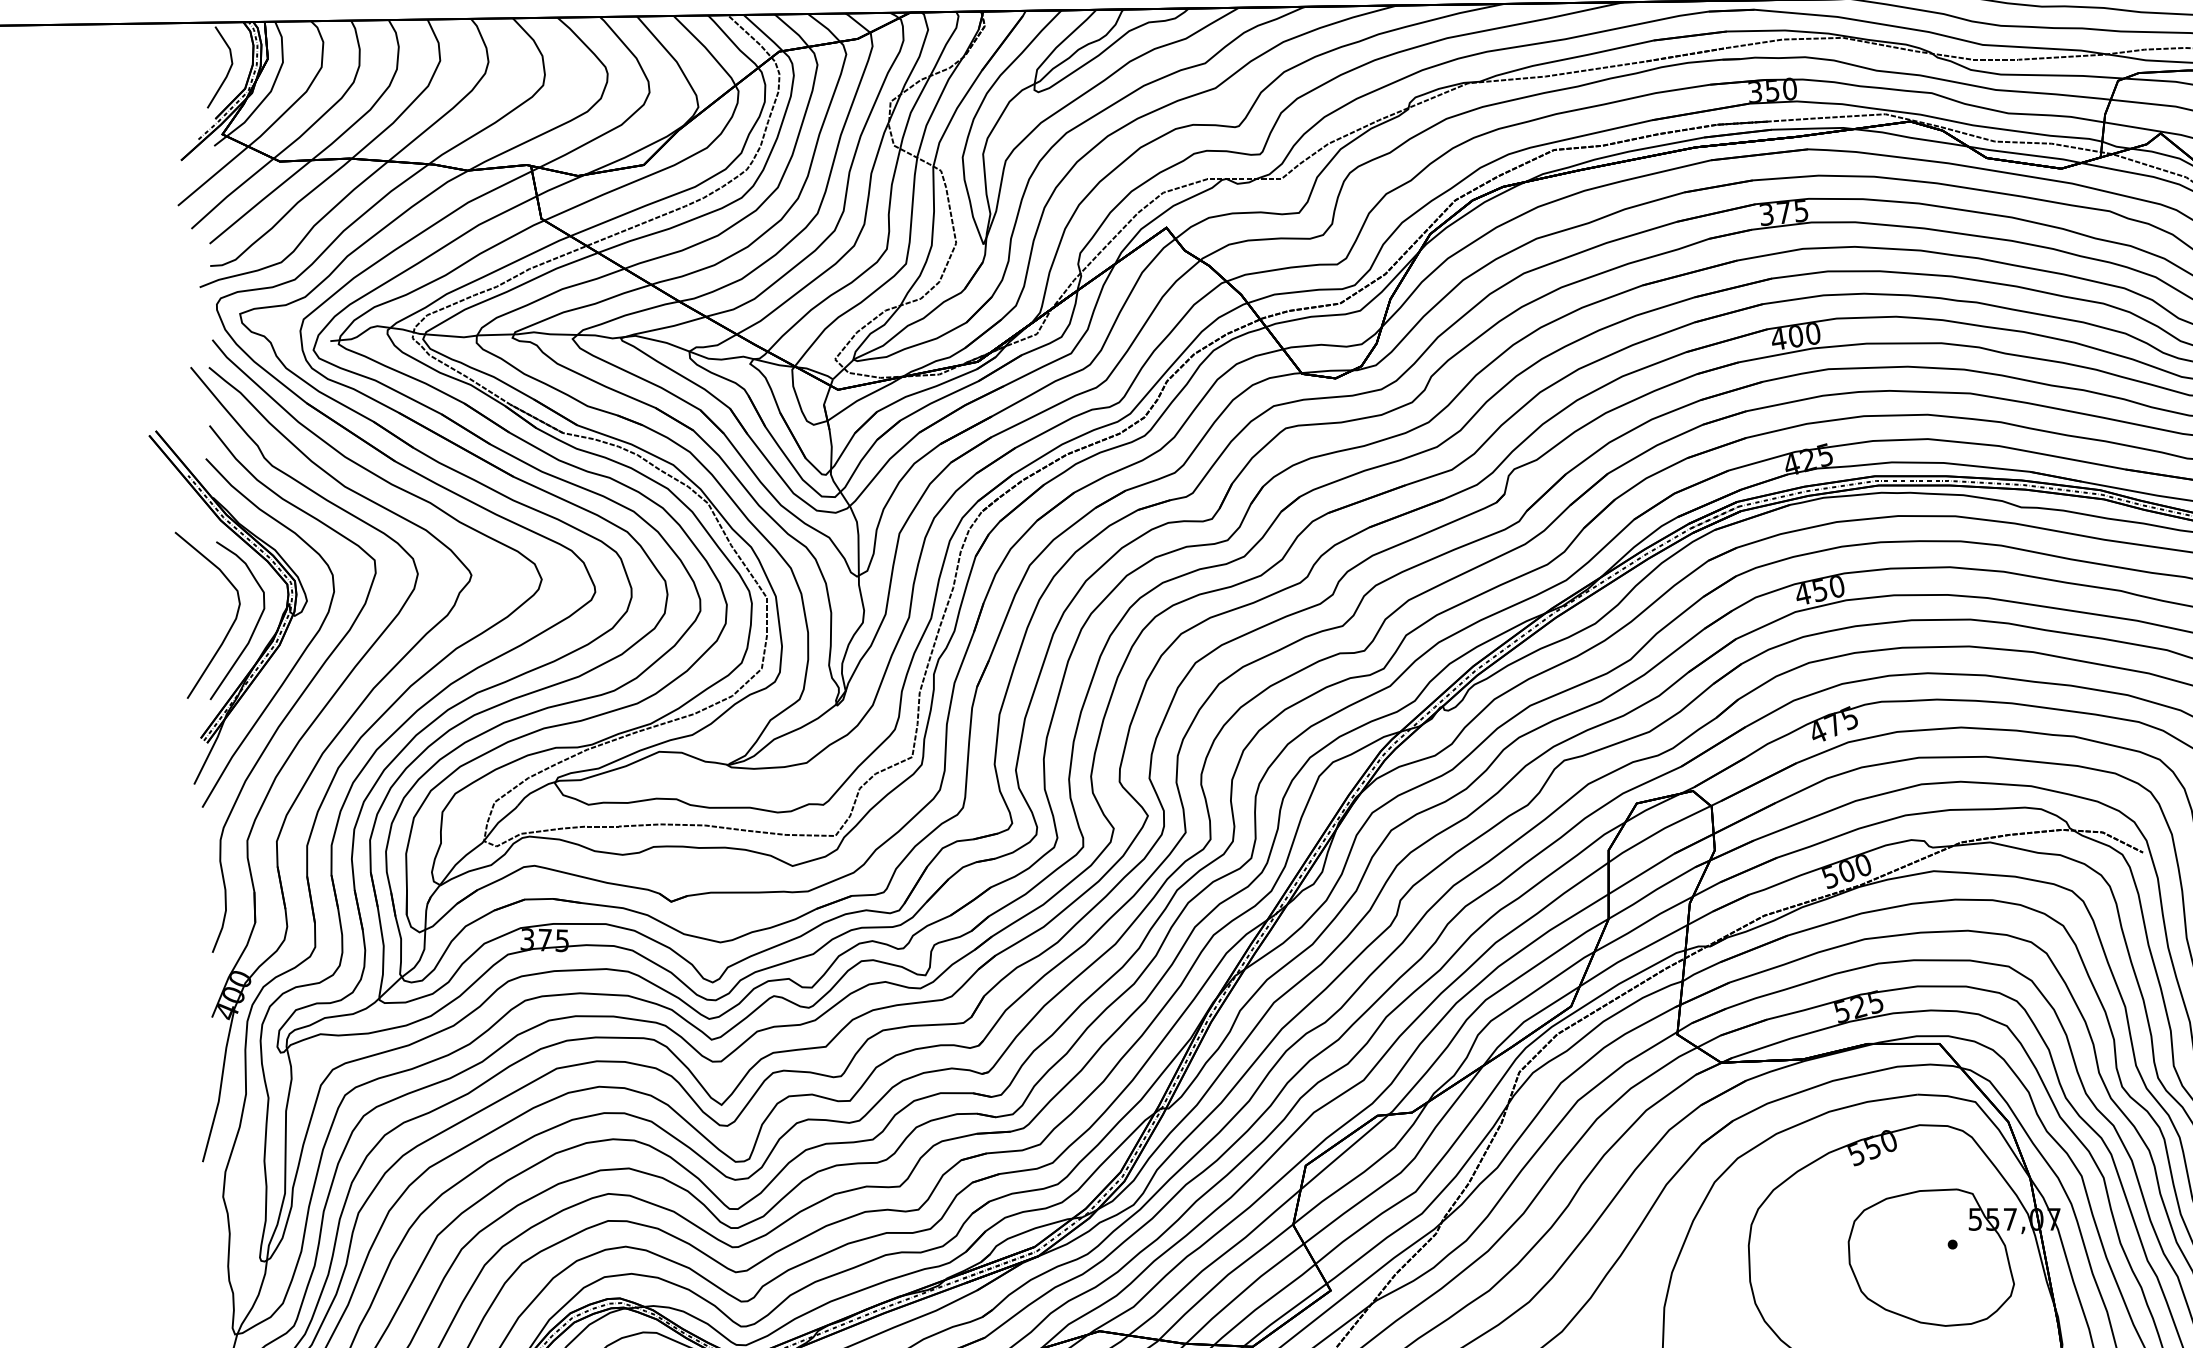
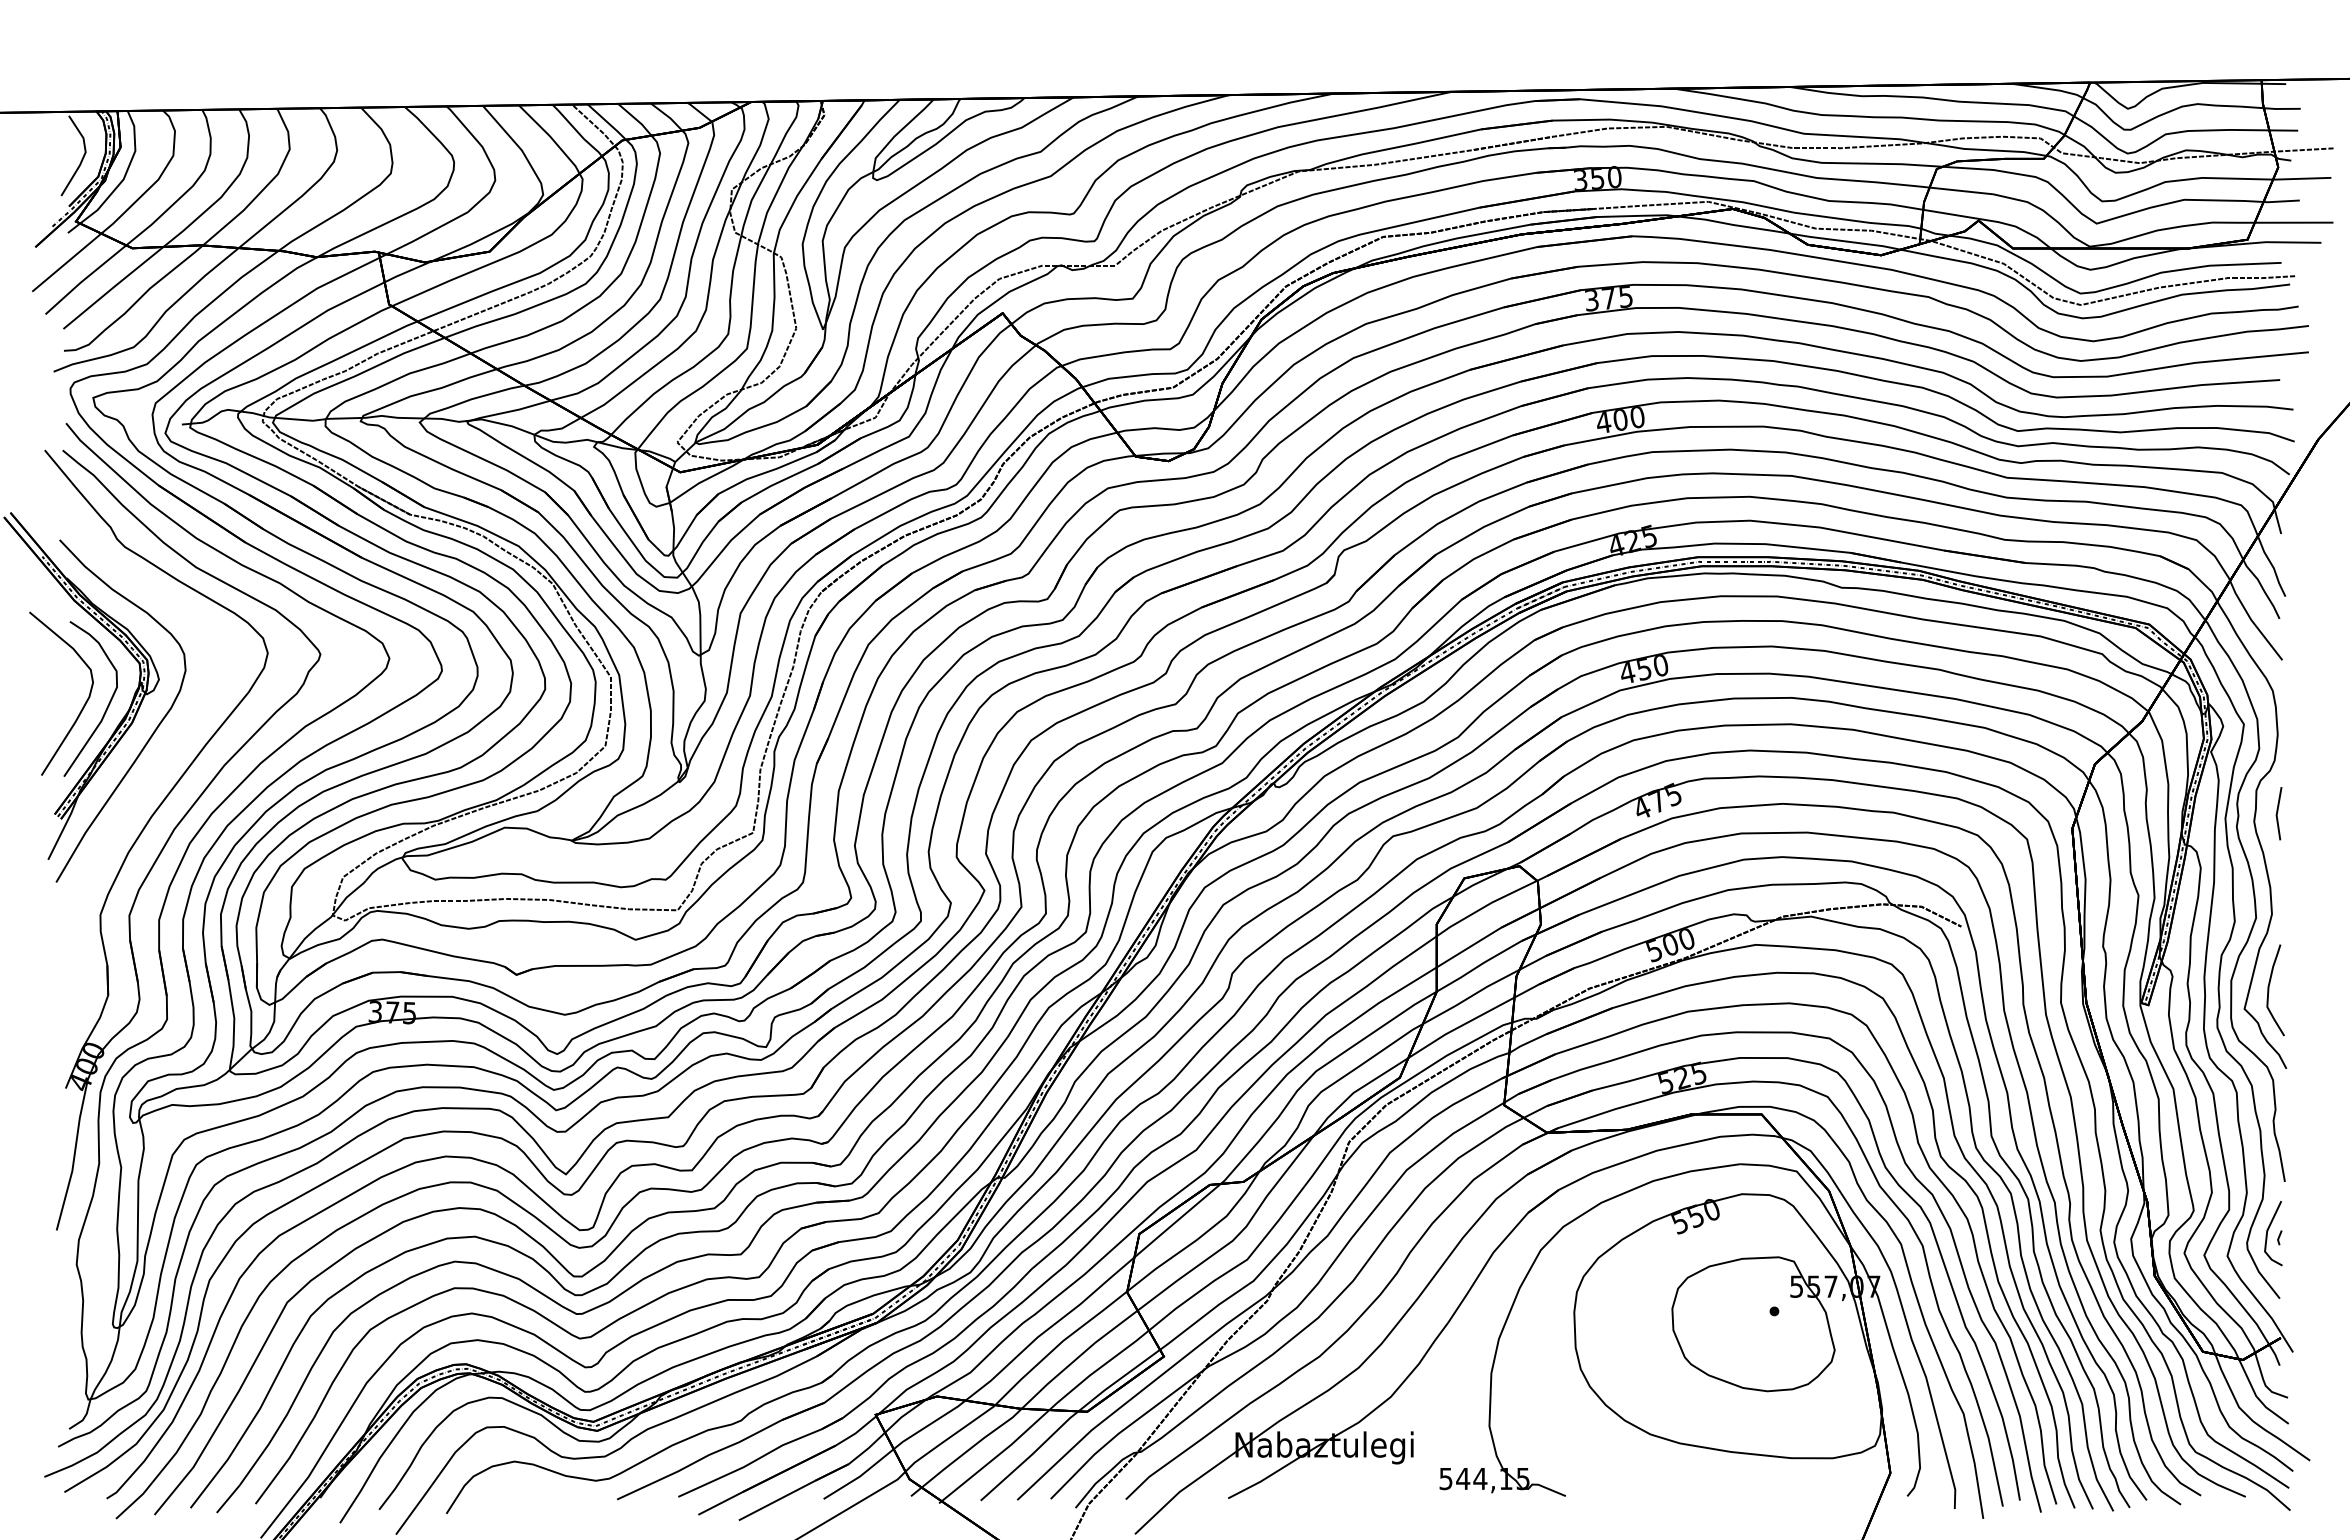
curve: (300, 694) -> (152, 771), removed

